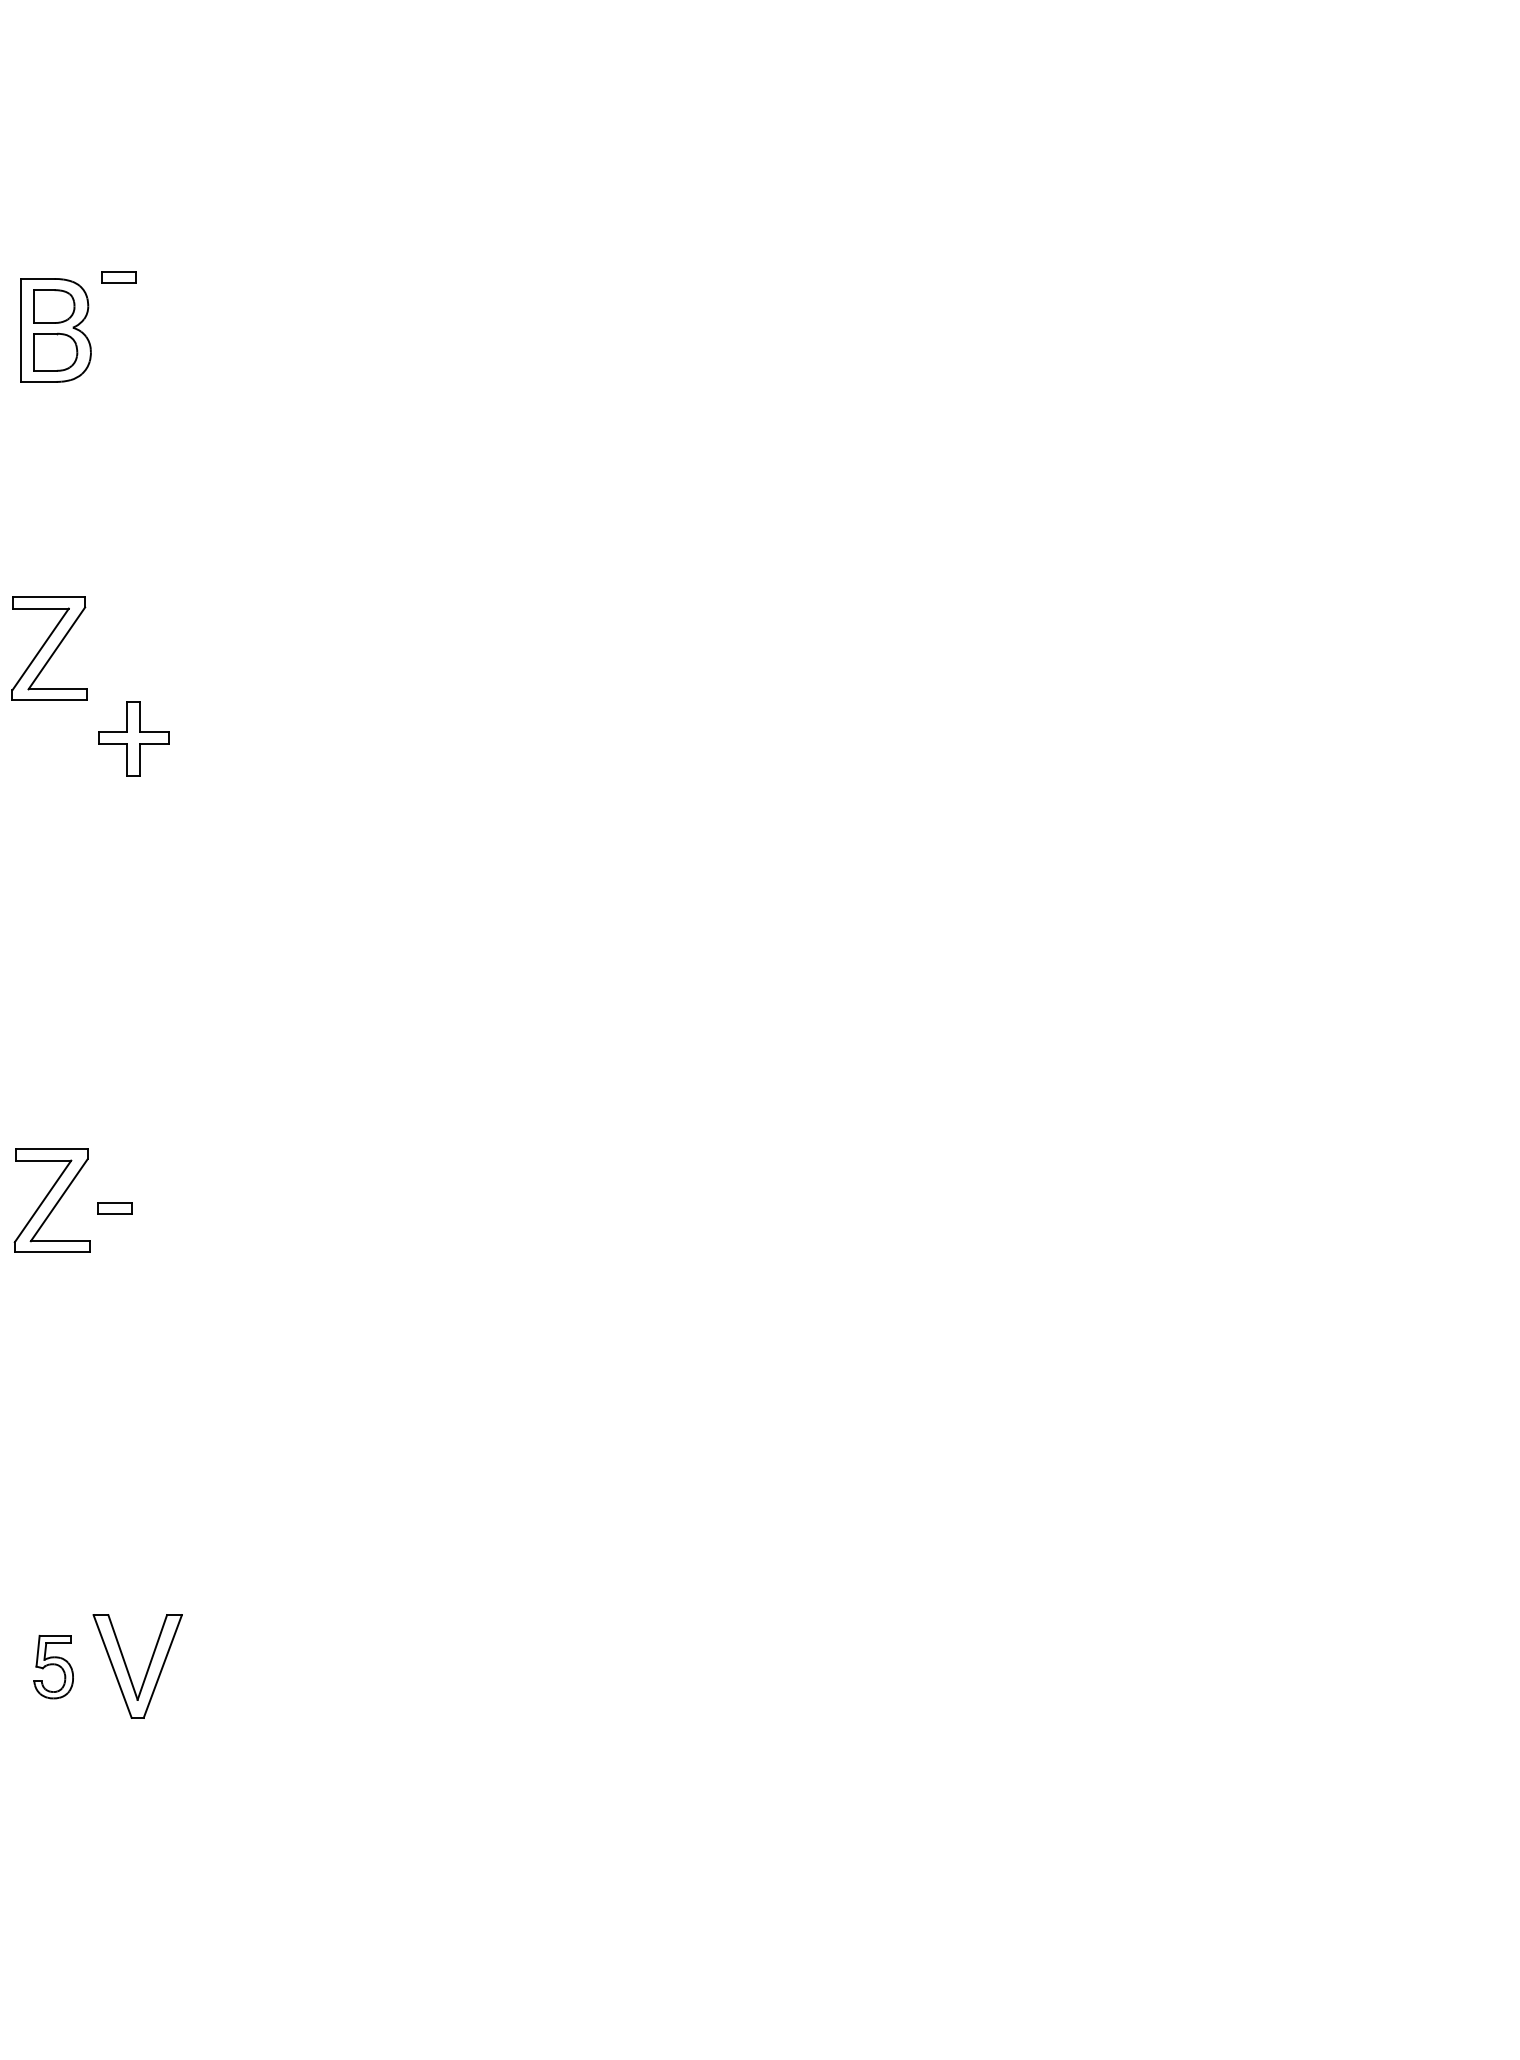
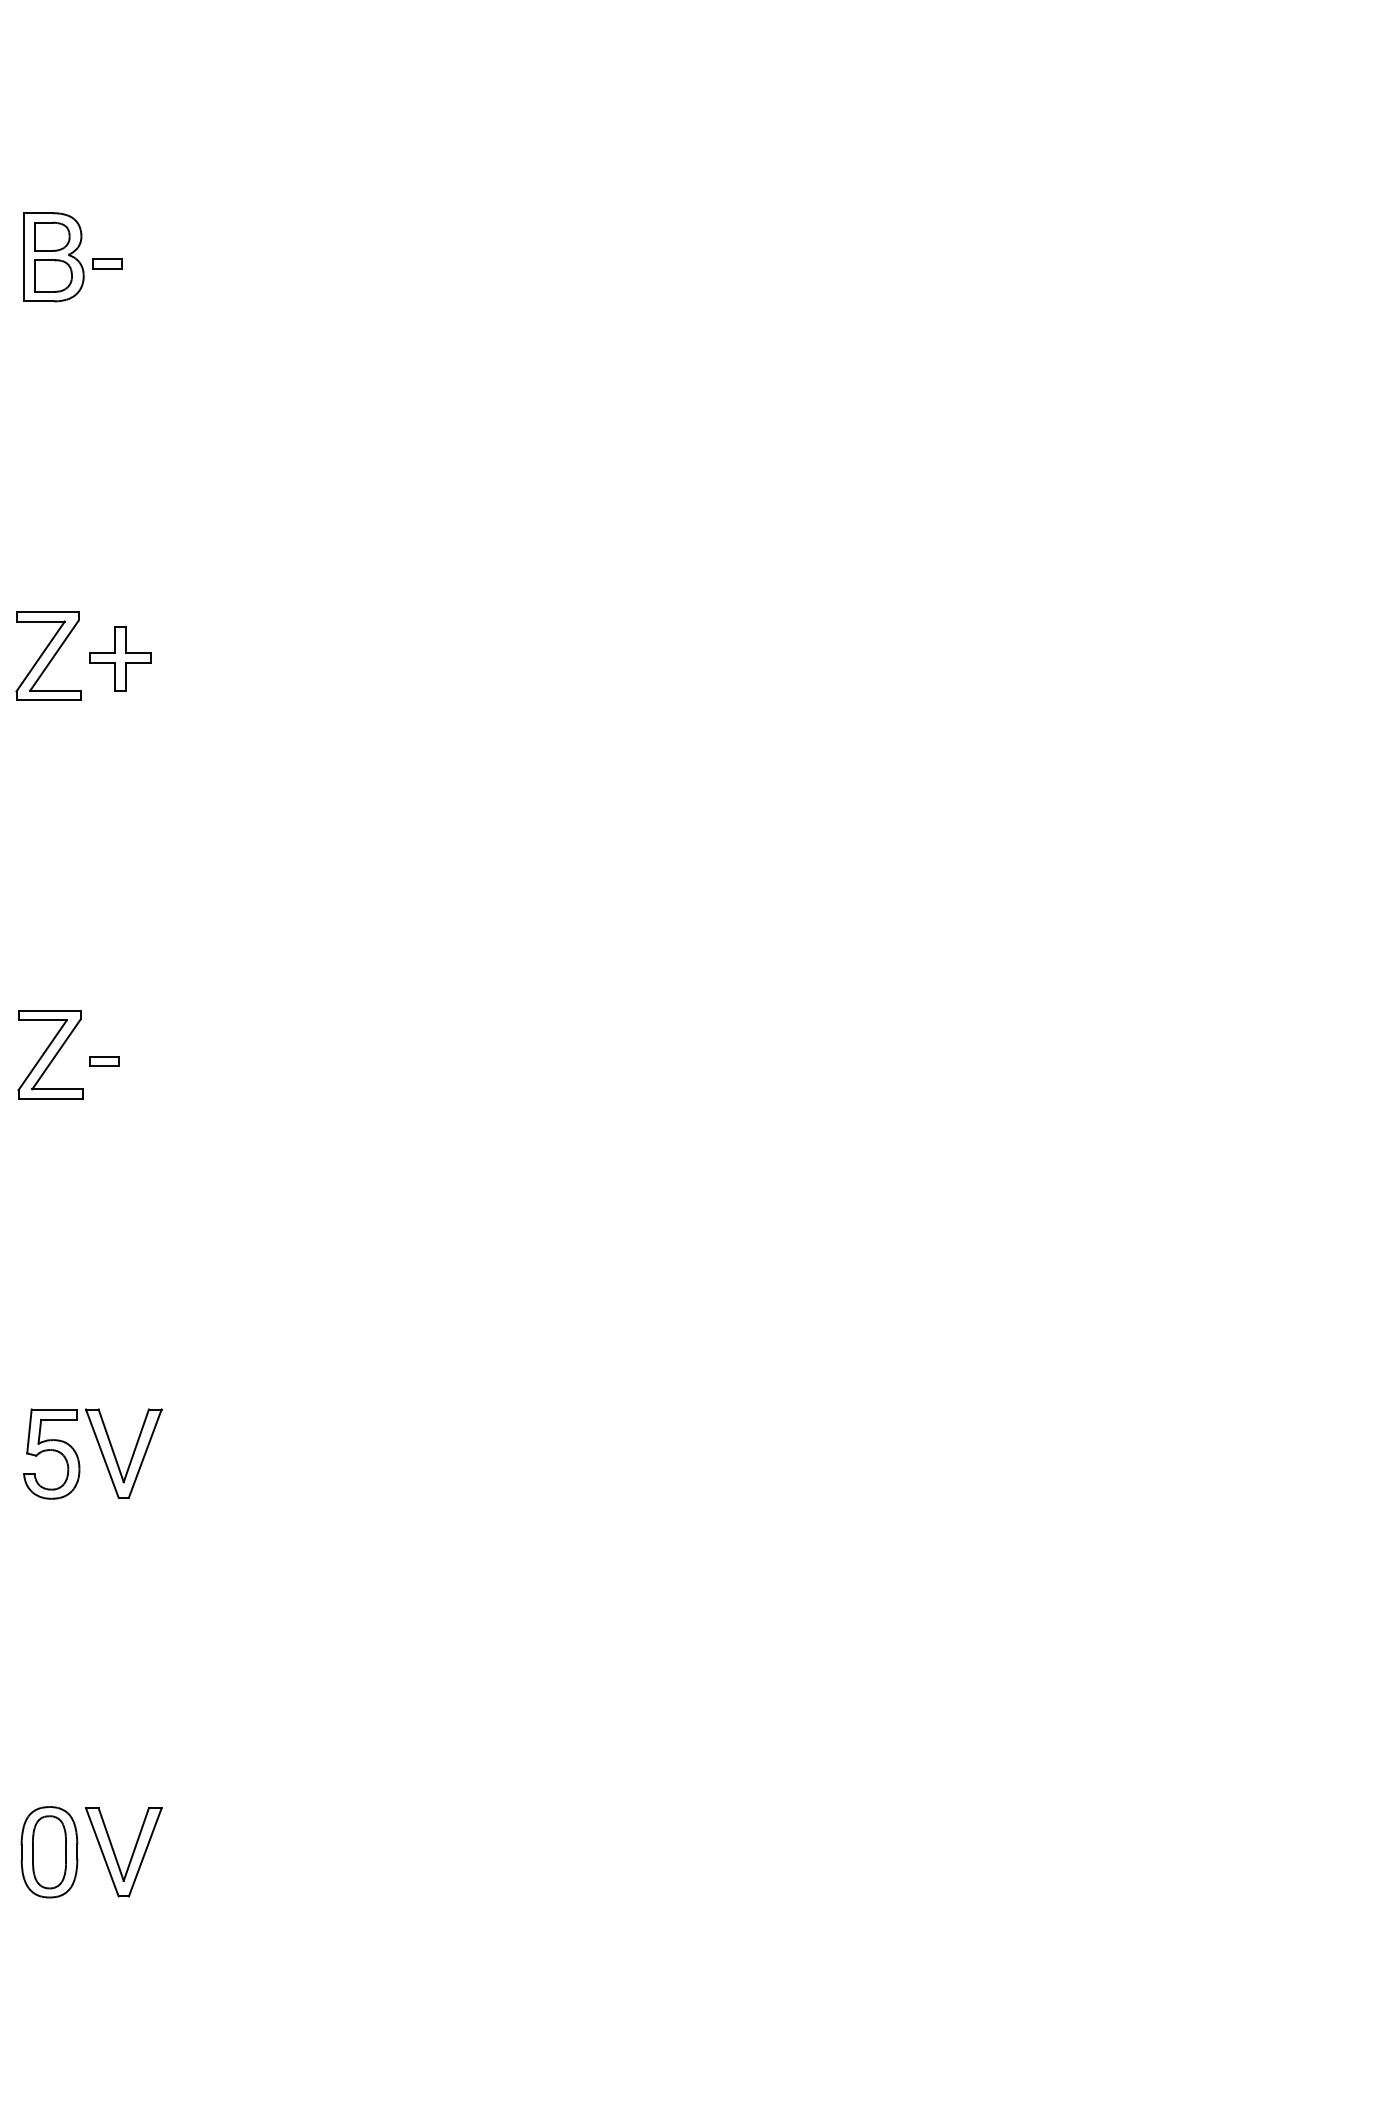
part: (55, 330) -> (53, 257), moved
part: (49, 648) -> (48, 655), moved
part: (53, 1666) -> (51, 1453), size x1.67

